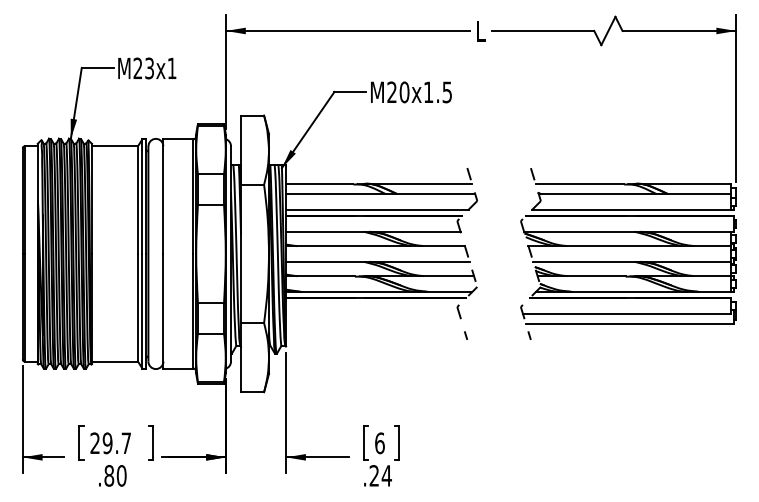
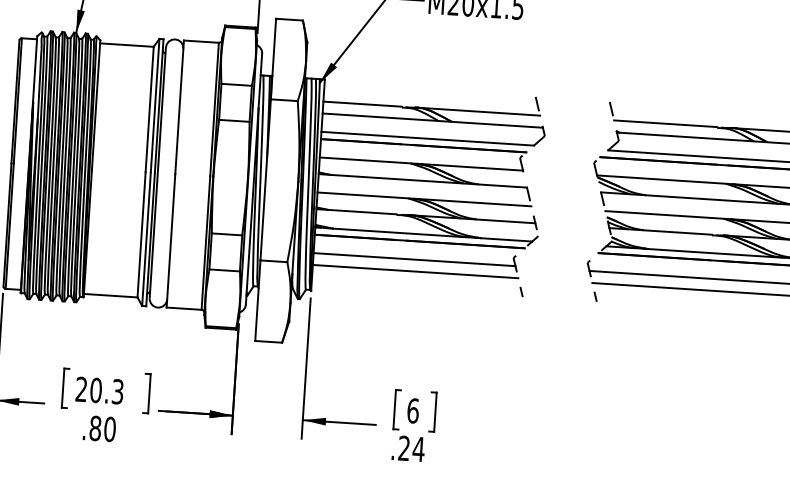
line: (372, 313) -> (414, 259), added
line: (374, 324) -> (415, 272), added
text: (116, 443) -> (106, 391), 29.7 -> 20.3

